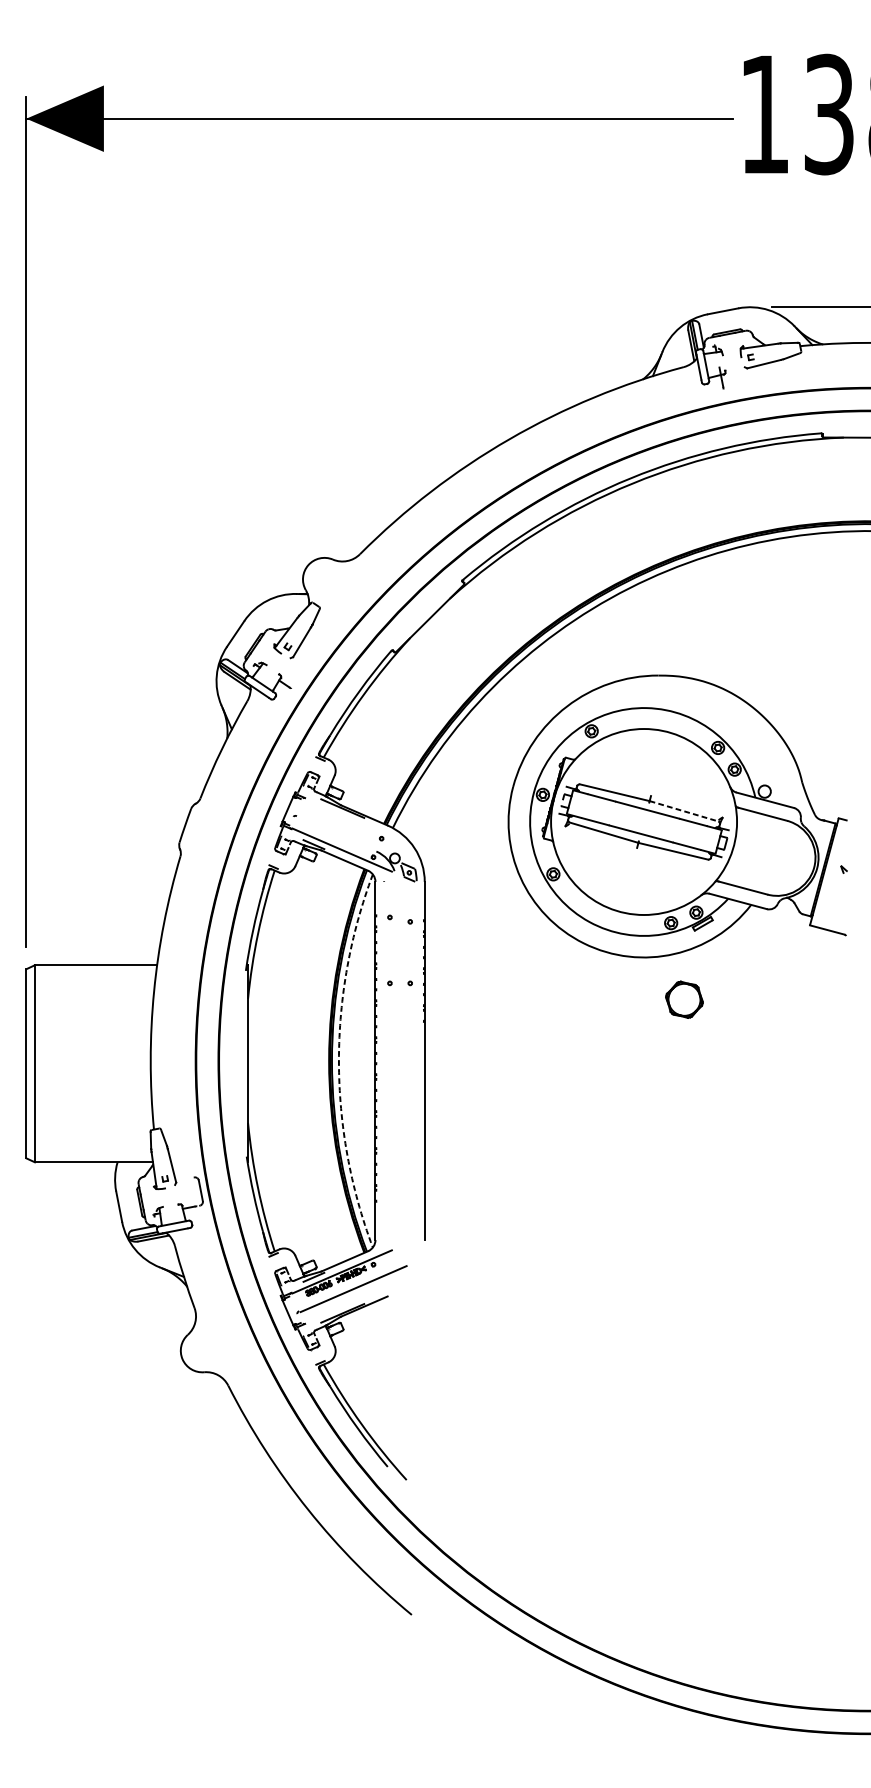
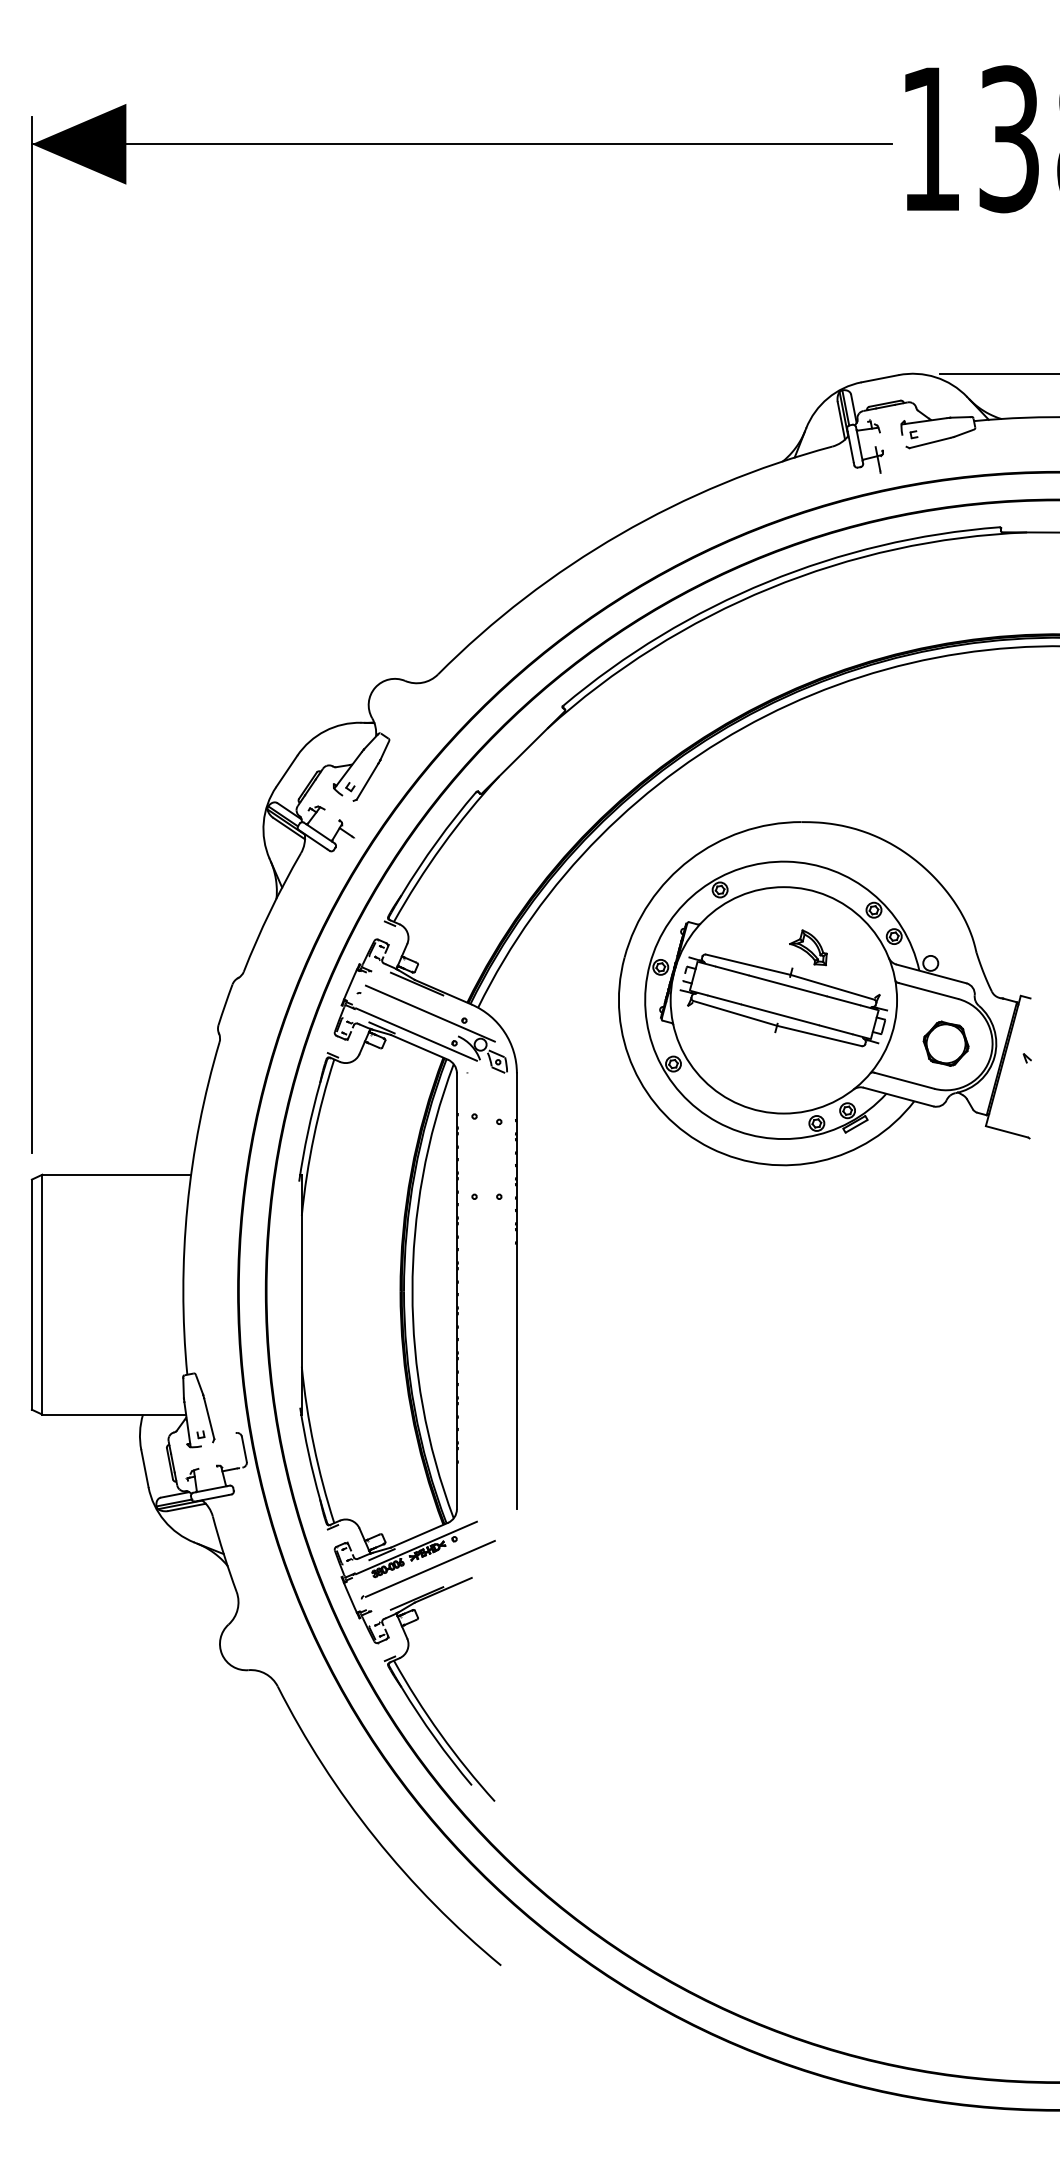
part: (664, 778) -> (808, 947), added
line: (684, 811) -> (832, 987), dashed -> solid
line: (352, 832) -> (429, 1013), added
part: (684, 999) -> (945, 1043), moved
arc: (338, 1061) -> (412, 1291), dashed -> solid

